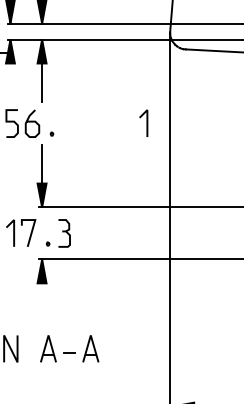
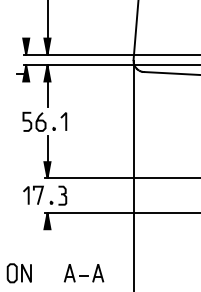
line: (146, 123) -> (65, 121), moved
part: (68, 349) -> (83, 273), moved

